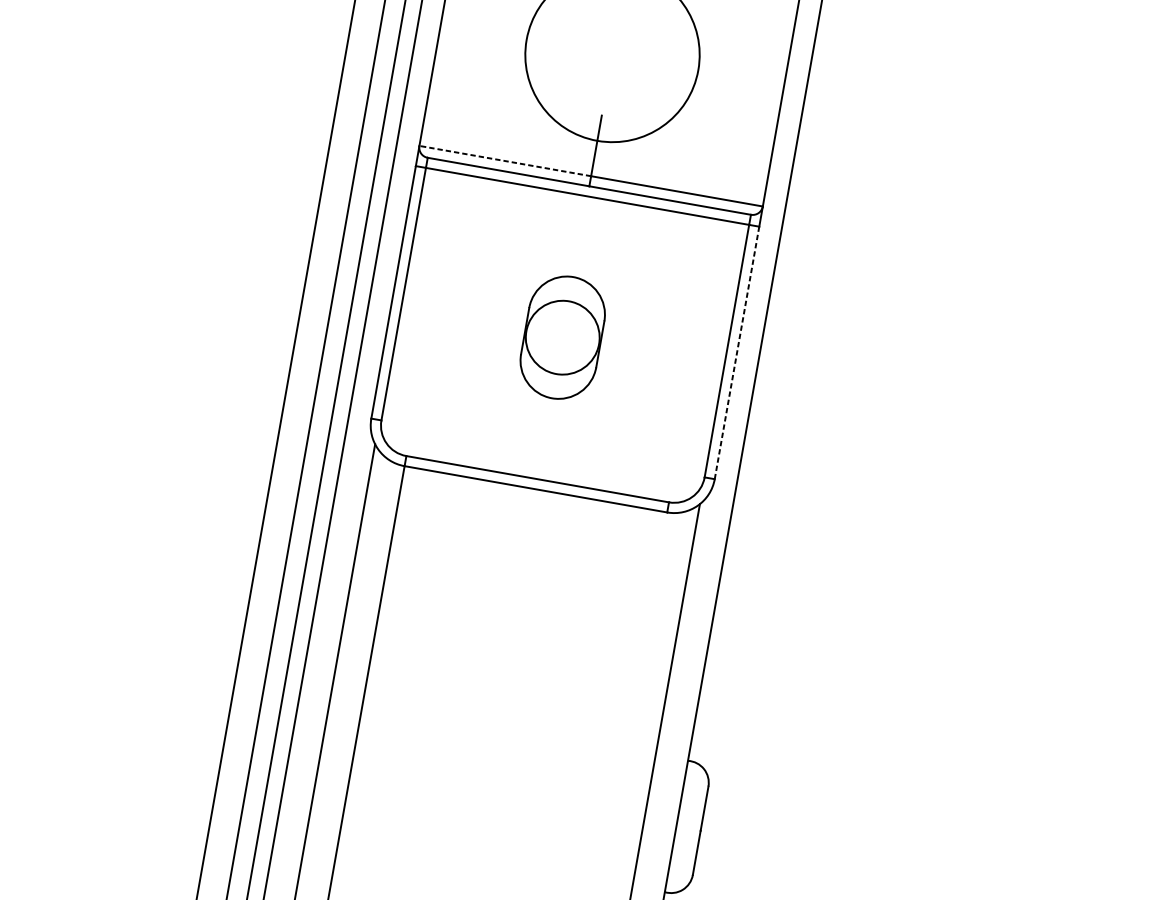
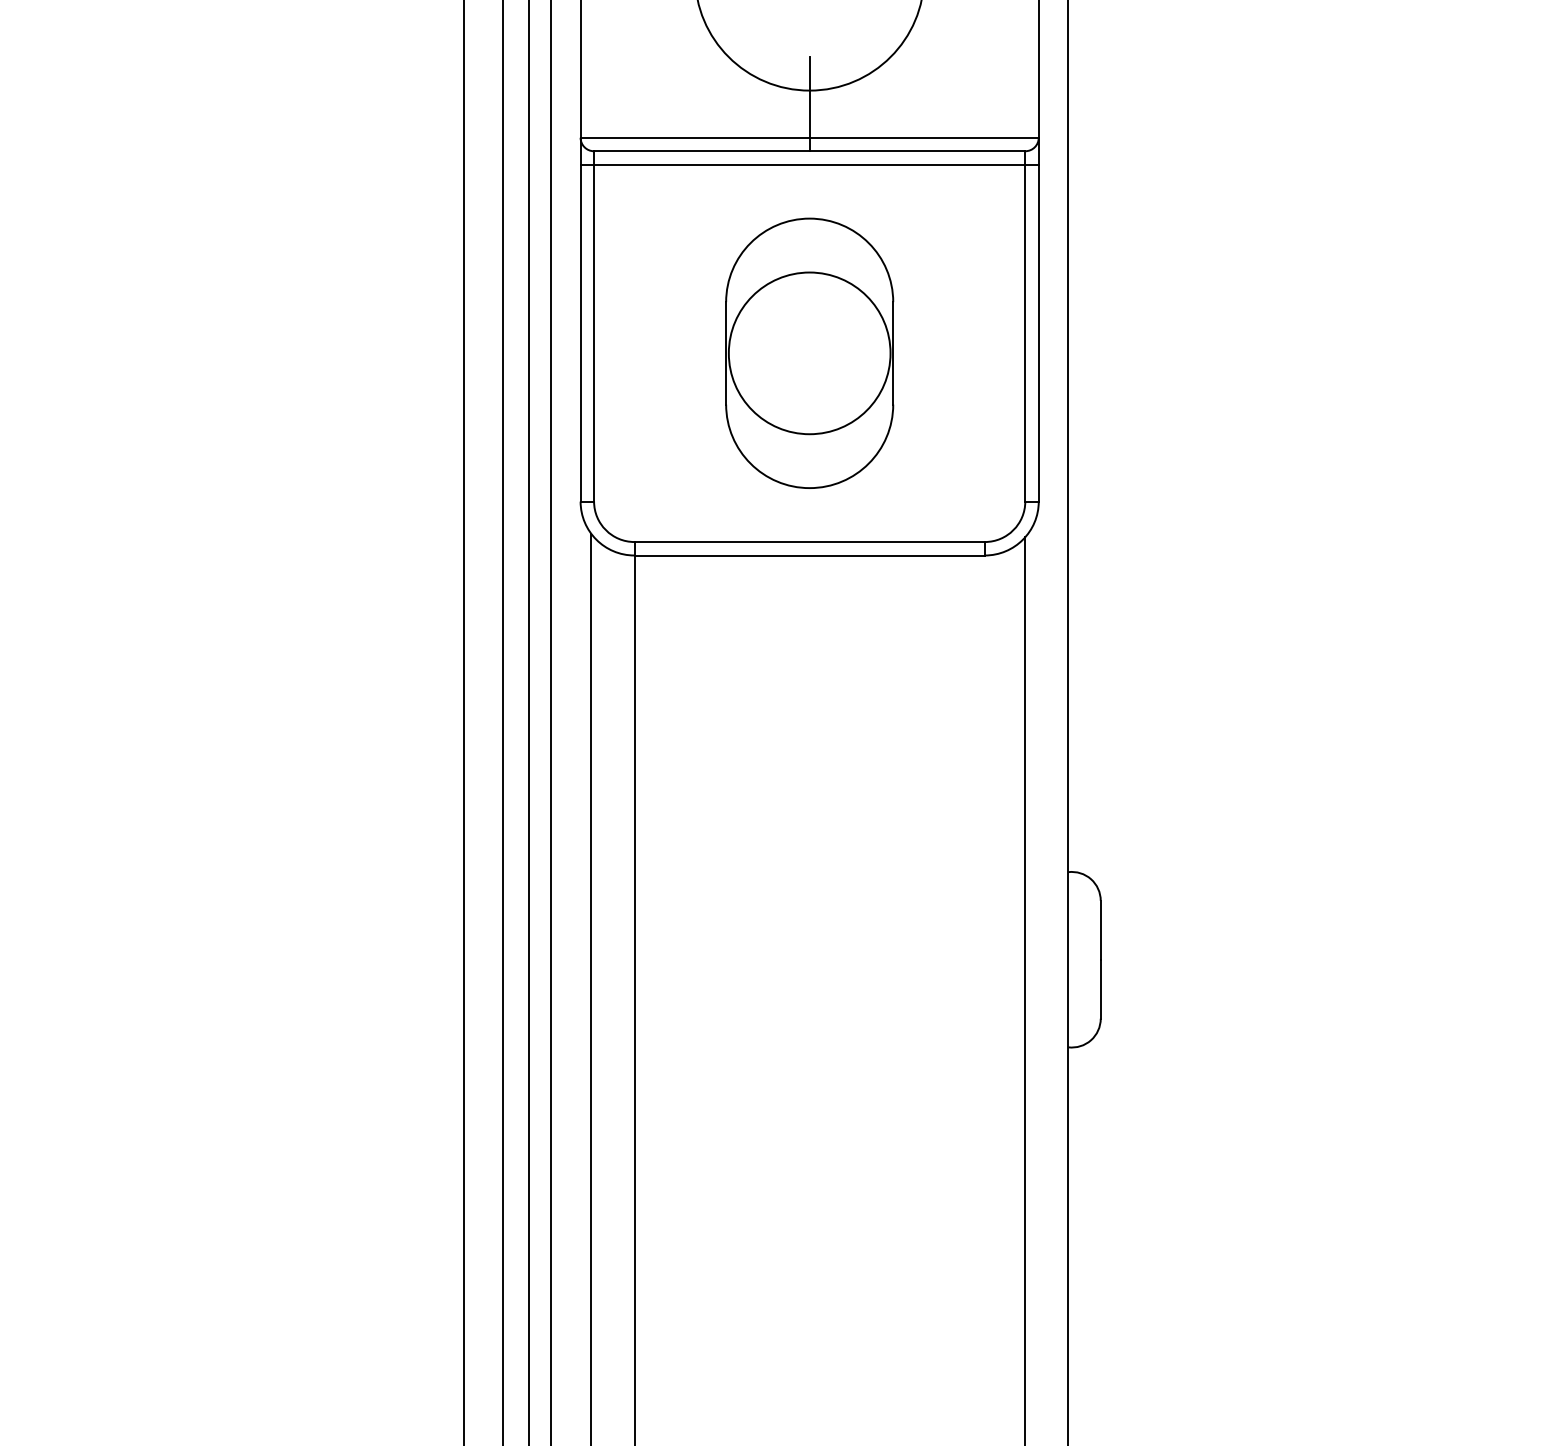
line: (505, 160) -> (695, 137), dashed -> solid
part: (562, 337) -> (809, 352), size x1.67
line: (736, 352) -> (1038, 332), dashed -> solid

